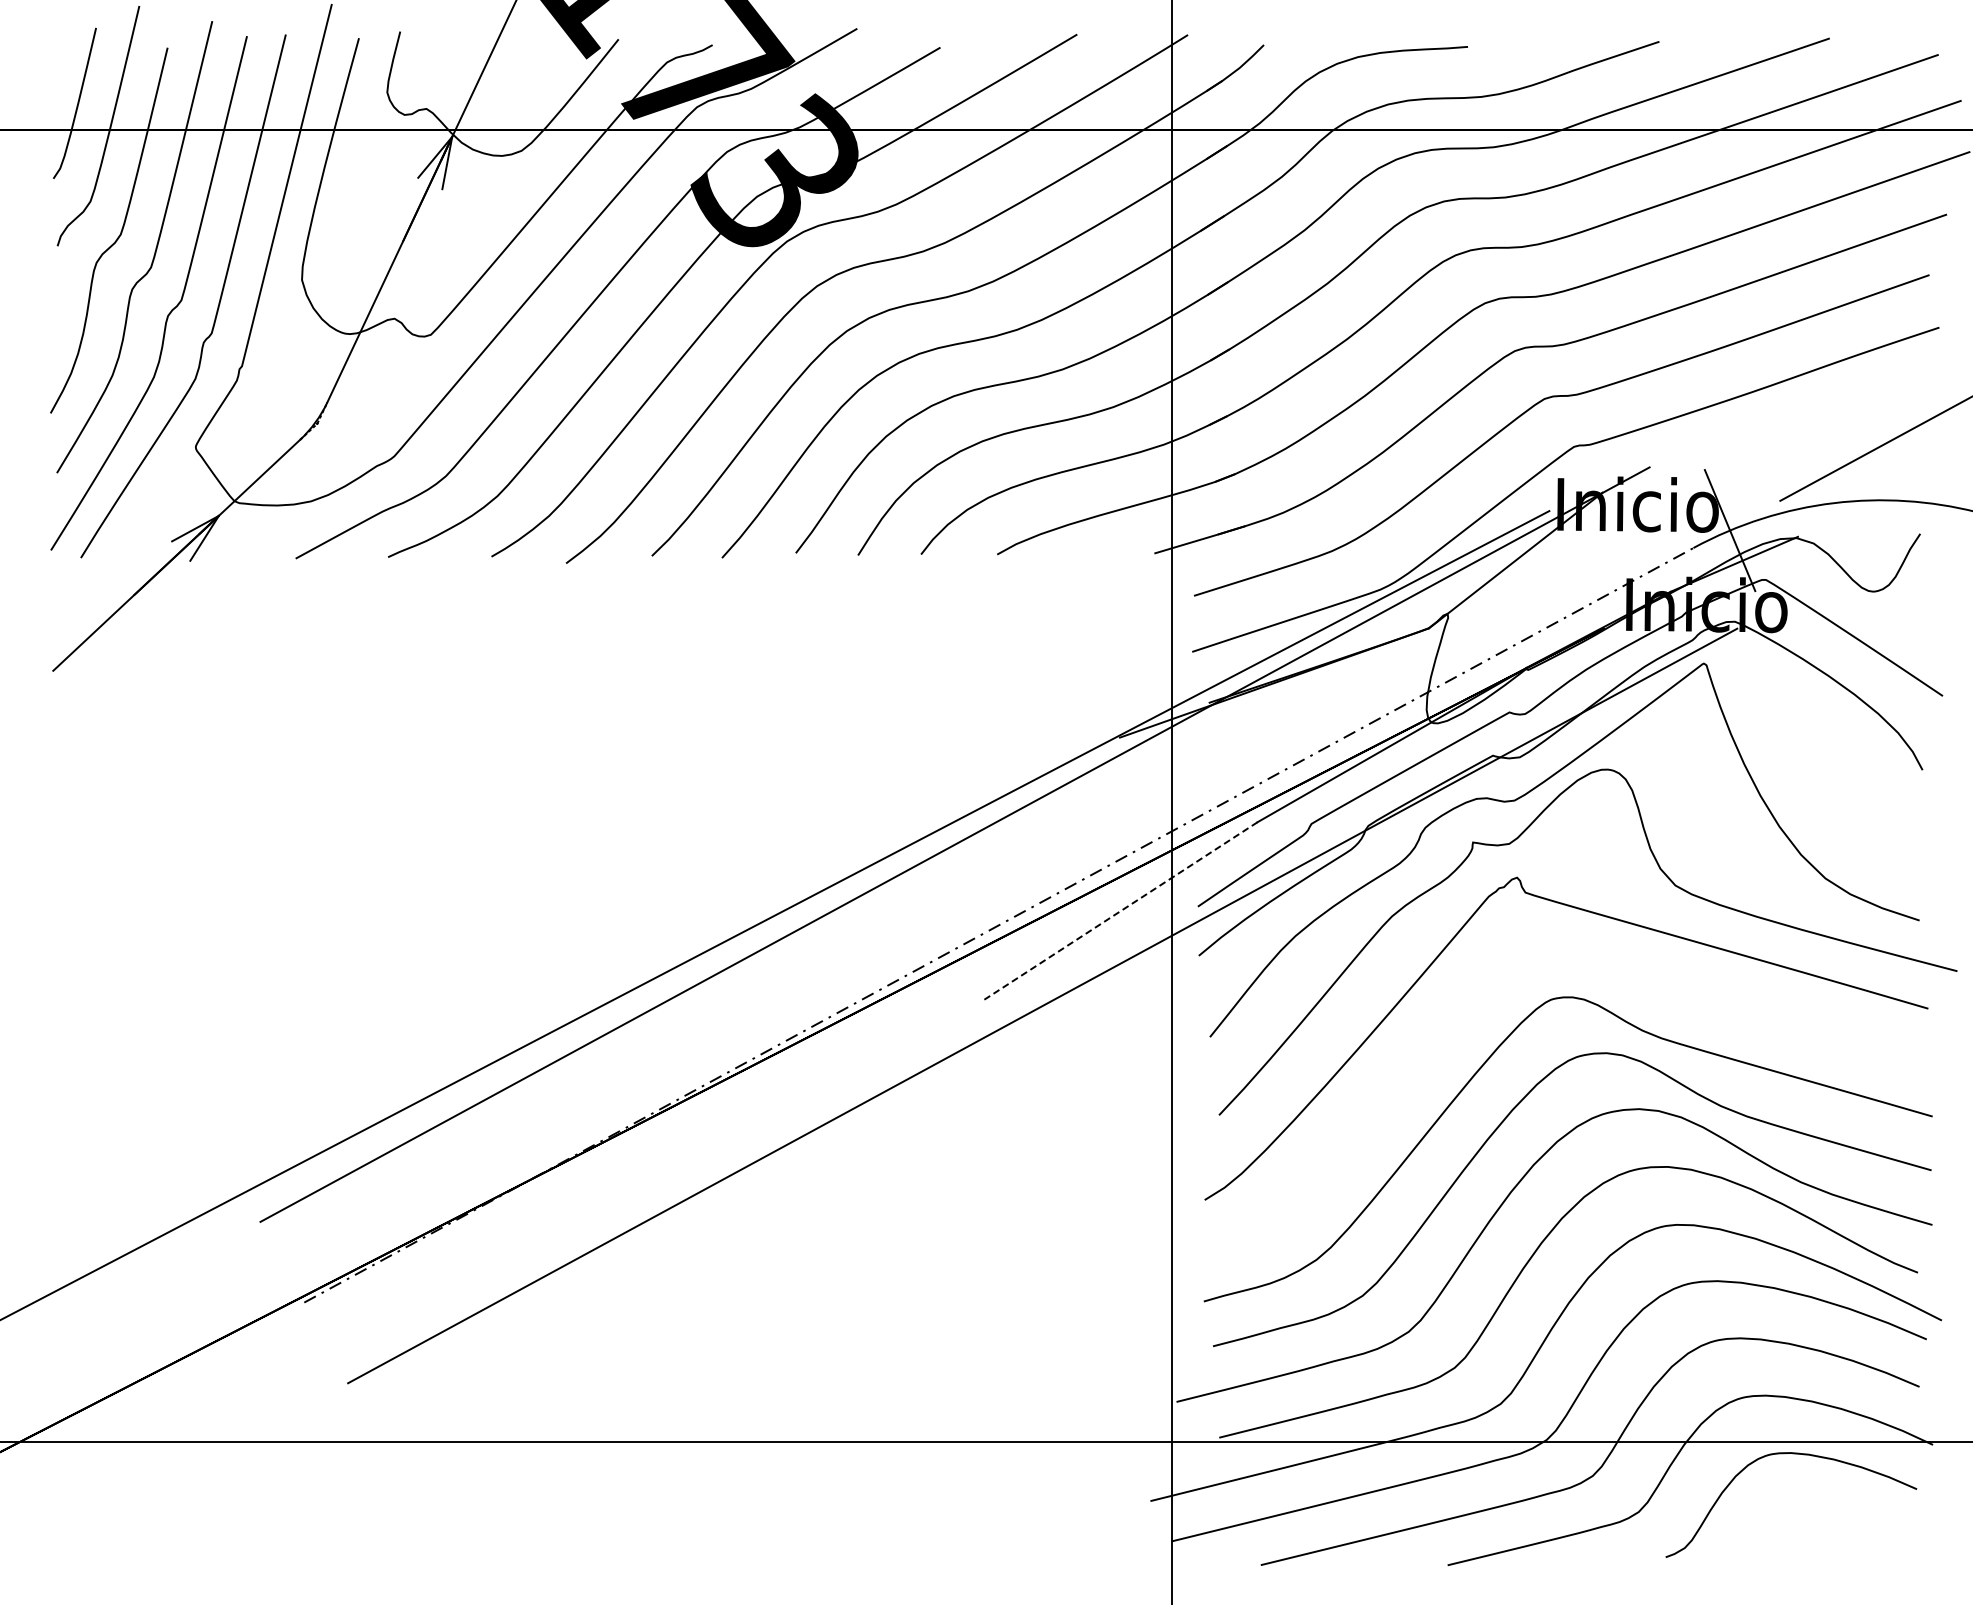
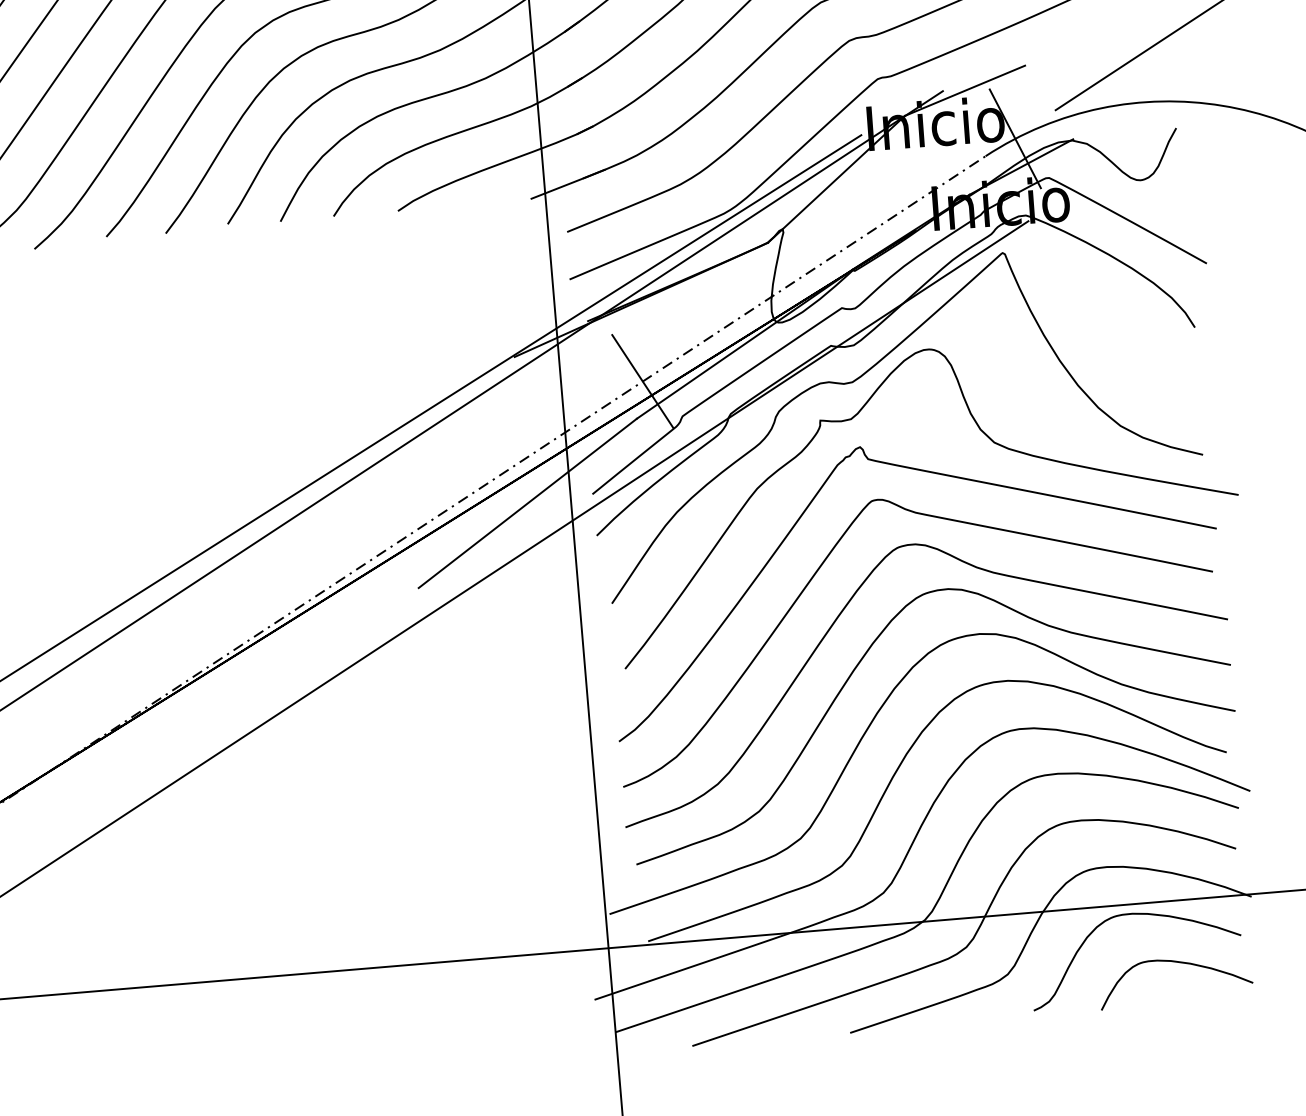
line: (1675, 468) -> (964, 90), added
line: (1267, 778) -> (642, 381), added
line: (1121, 910) -> (528, 502), dashed -> solid
curve: (1462, 1011) -> (823, 564), added
curve: (1840, 1515) -> (1178, 963), added

